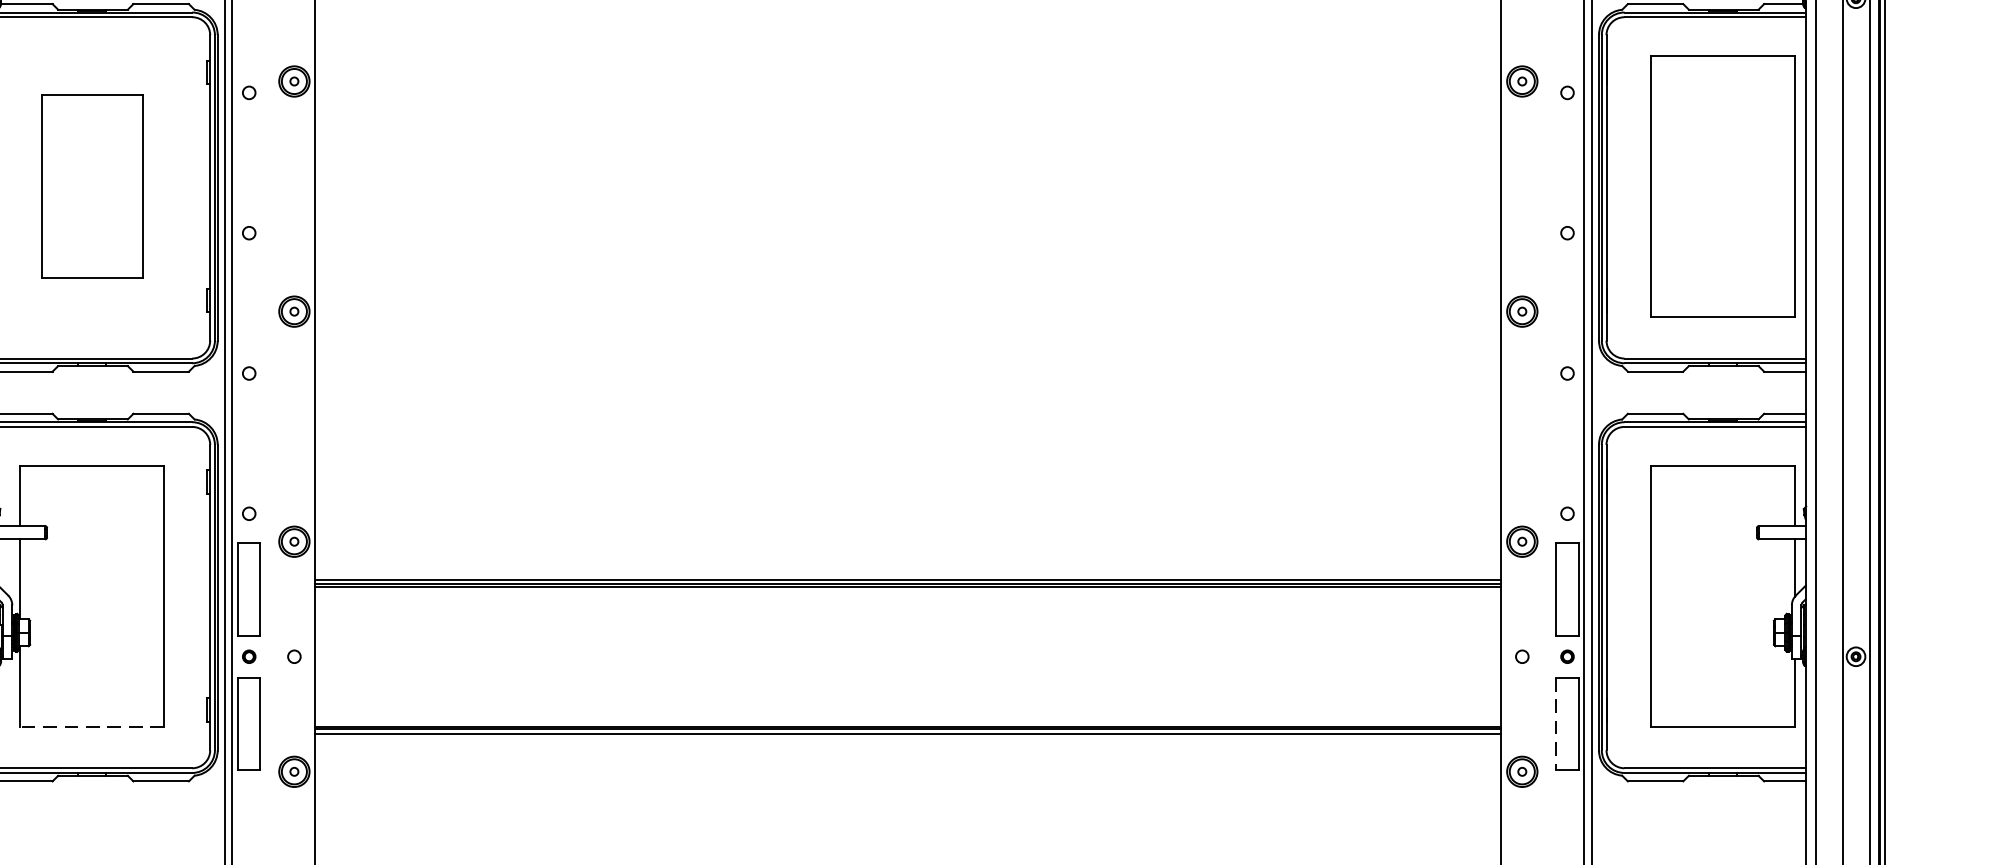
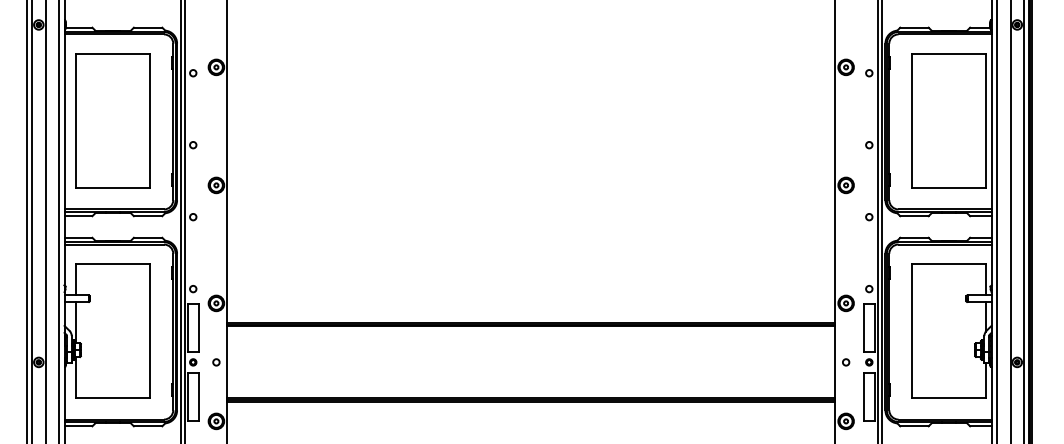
part: (91, 185) -> (112, 120), size x1.43
line: (1556, 723) -> (863, 396), dashed -> solid
line: (91, 727) -> (112, 398), dashed -> solid

